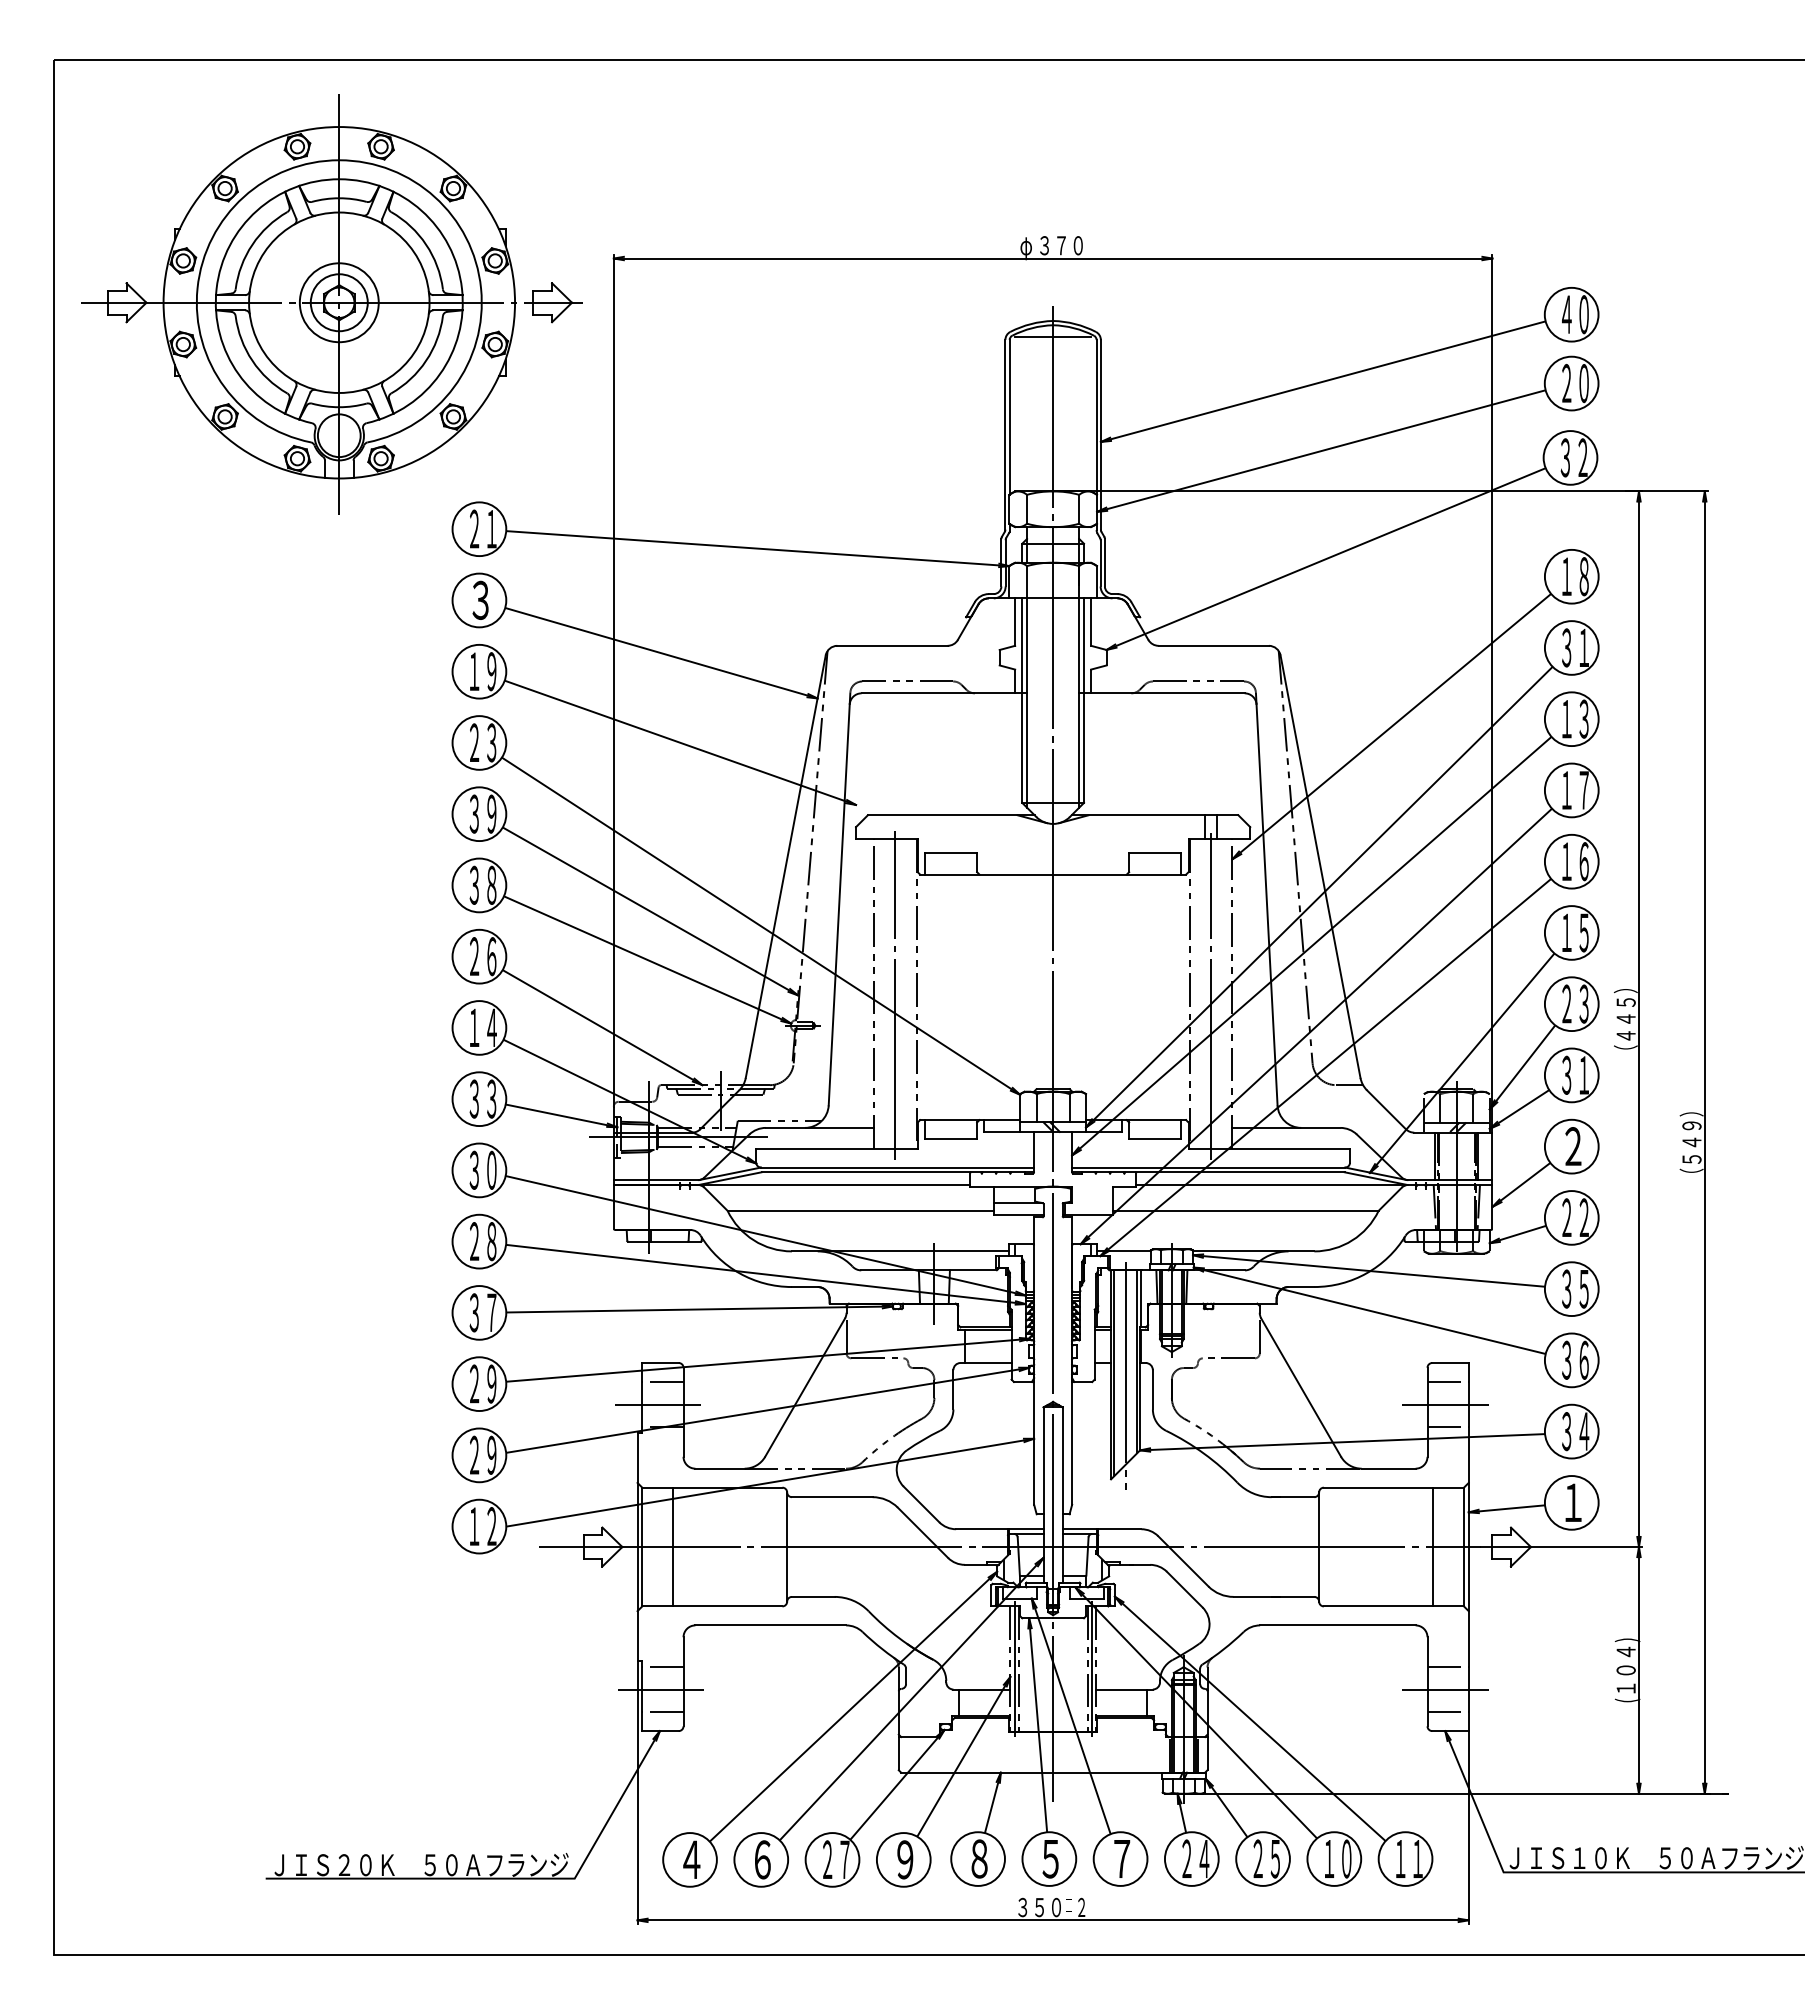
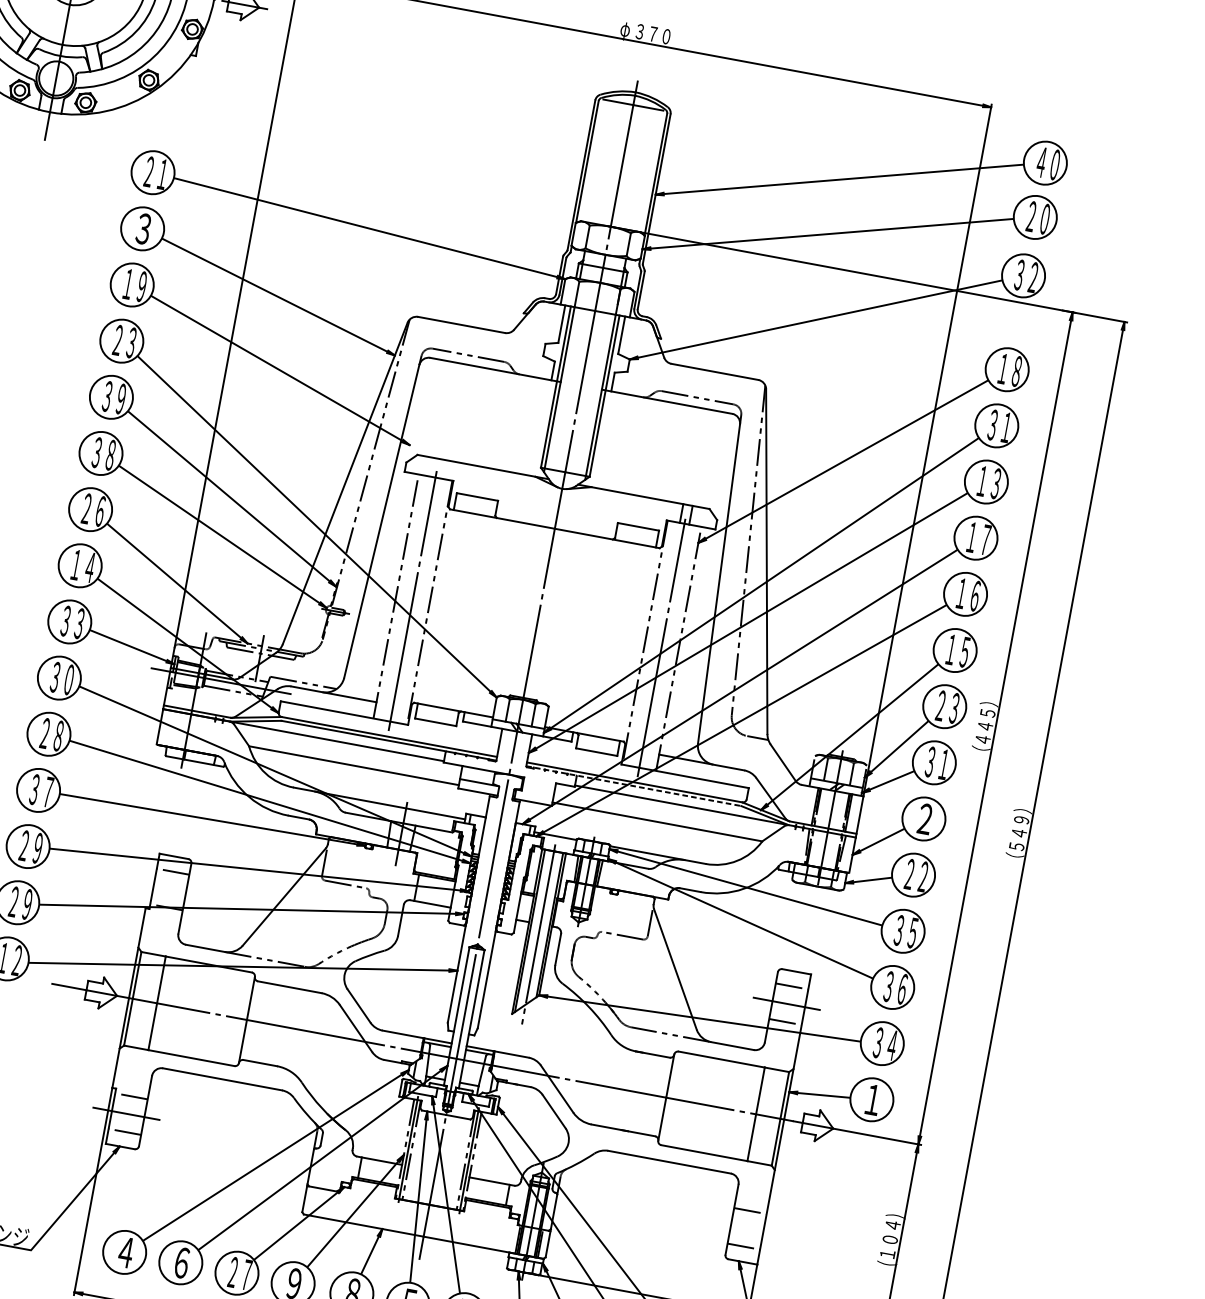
line: (1208, 1172) -> (633, 786), solid -> dashed
line: (658, 1404) -> (166, 888), removed
line: (1445, 1689) -> (745, 1228), removed

